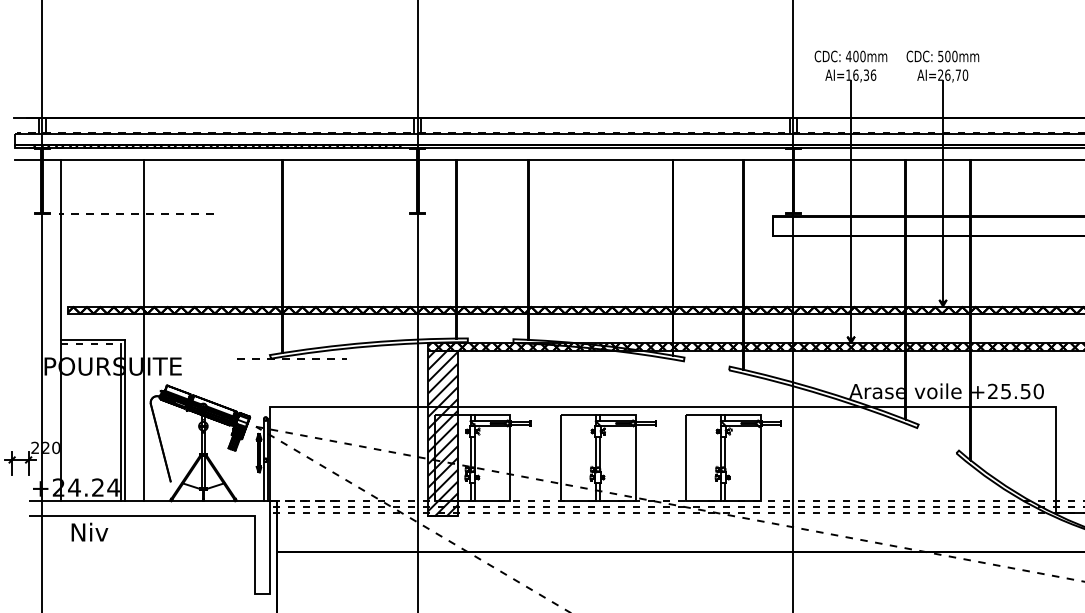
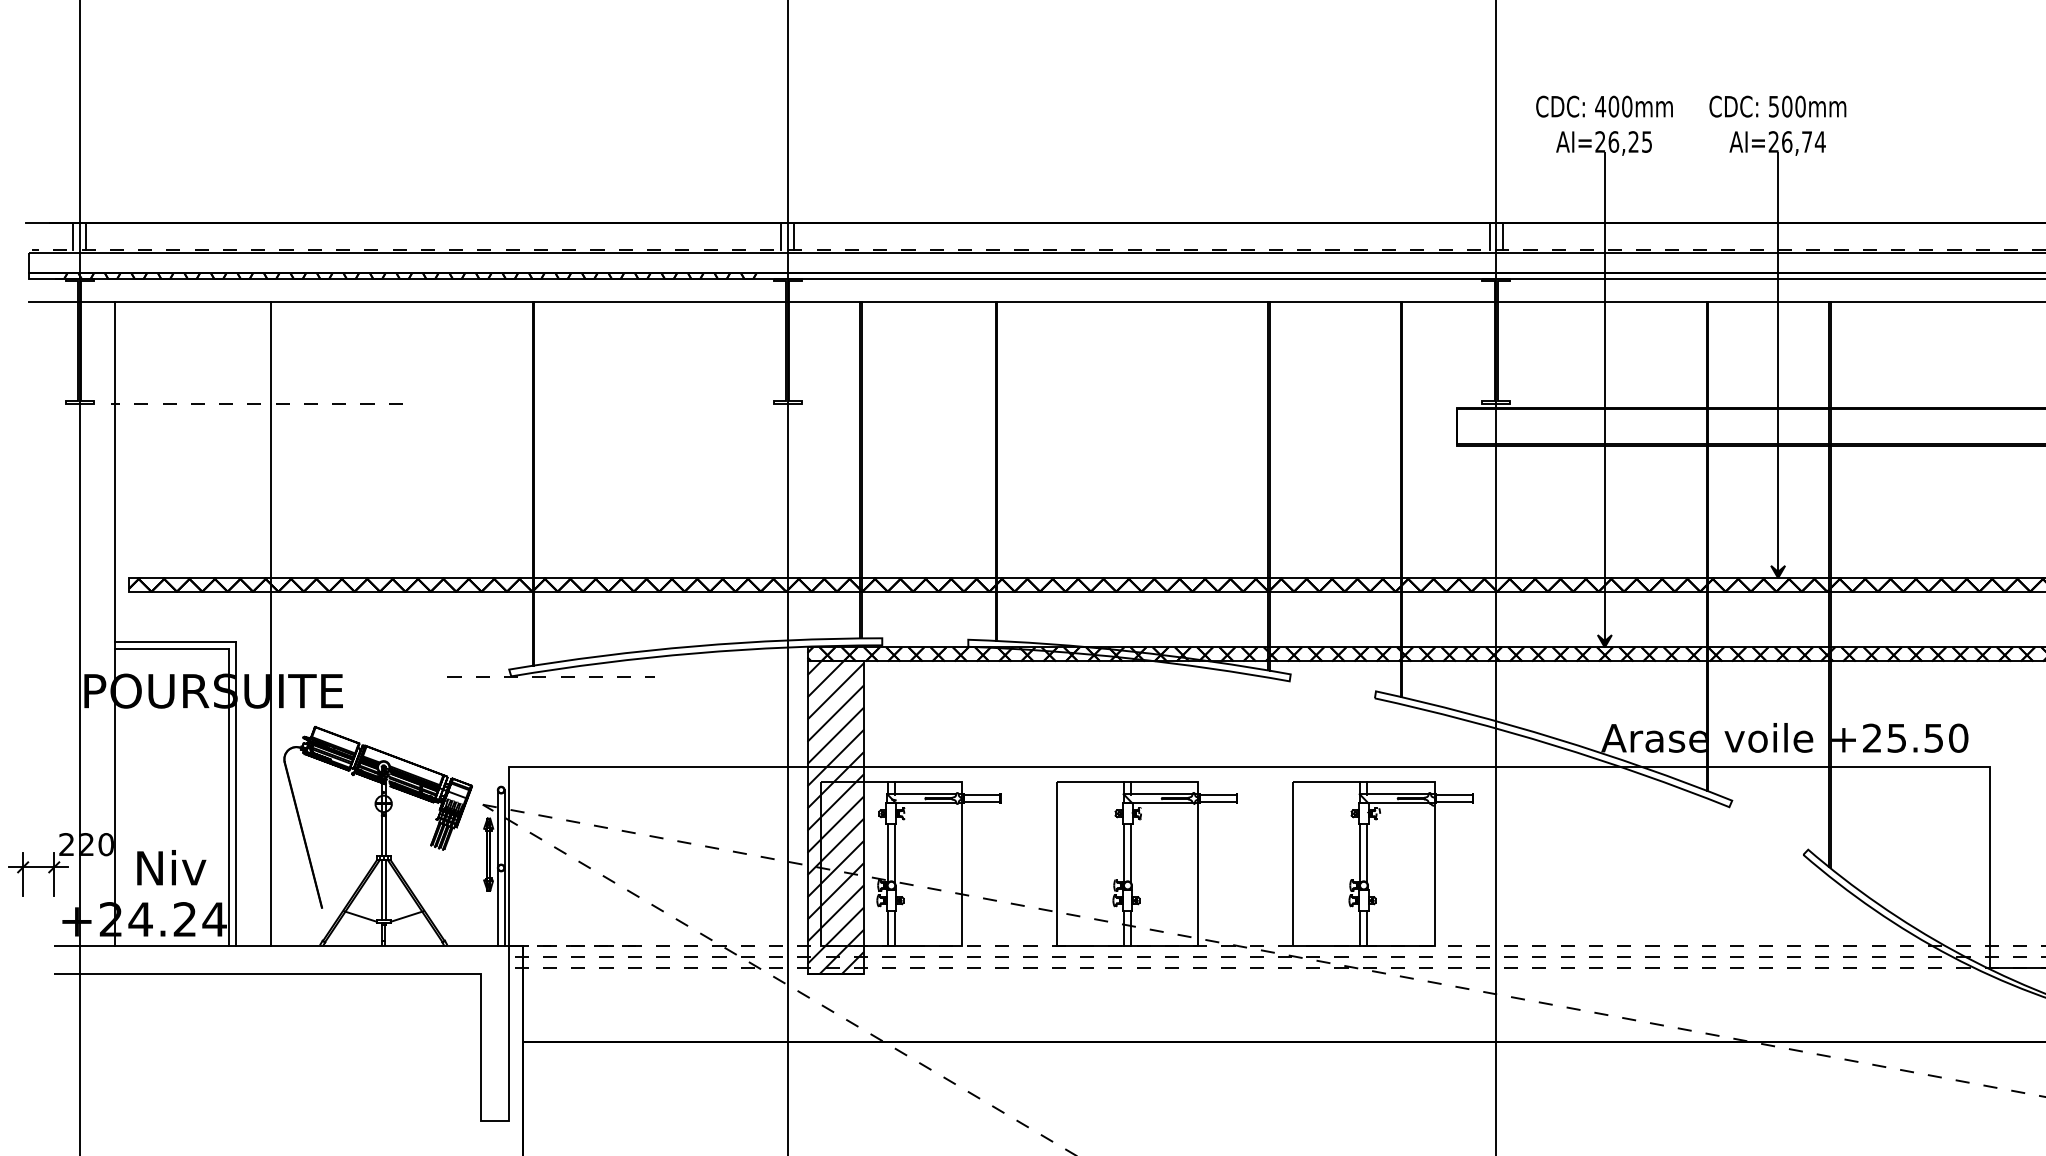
text: (861, 74) -> (1624, 140), AI=16,36 -> AI=26,25
text: (965, 74) -> (1820, 140), AI=26,70 -> AI=26,74
line: (91, 344) -> (172, 649), dashed -> solid
text: (89, 531) -> (170, 866), moved

